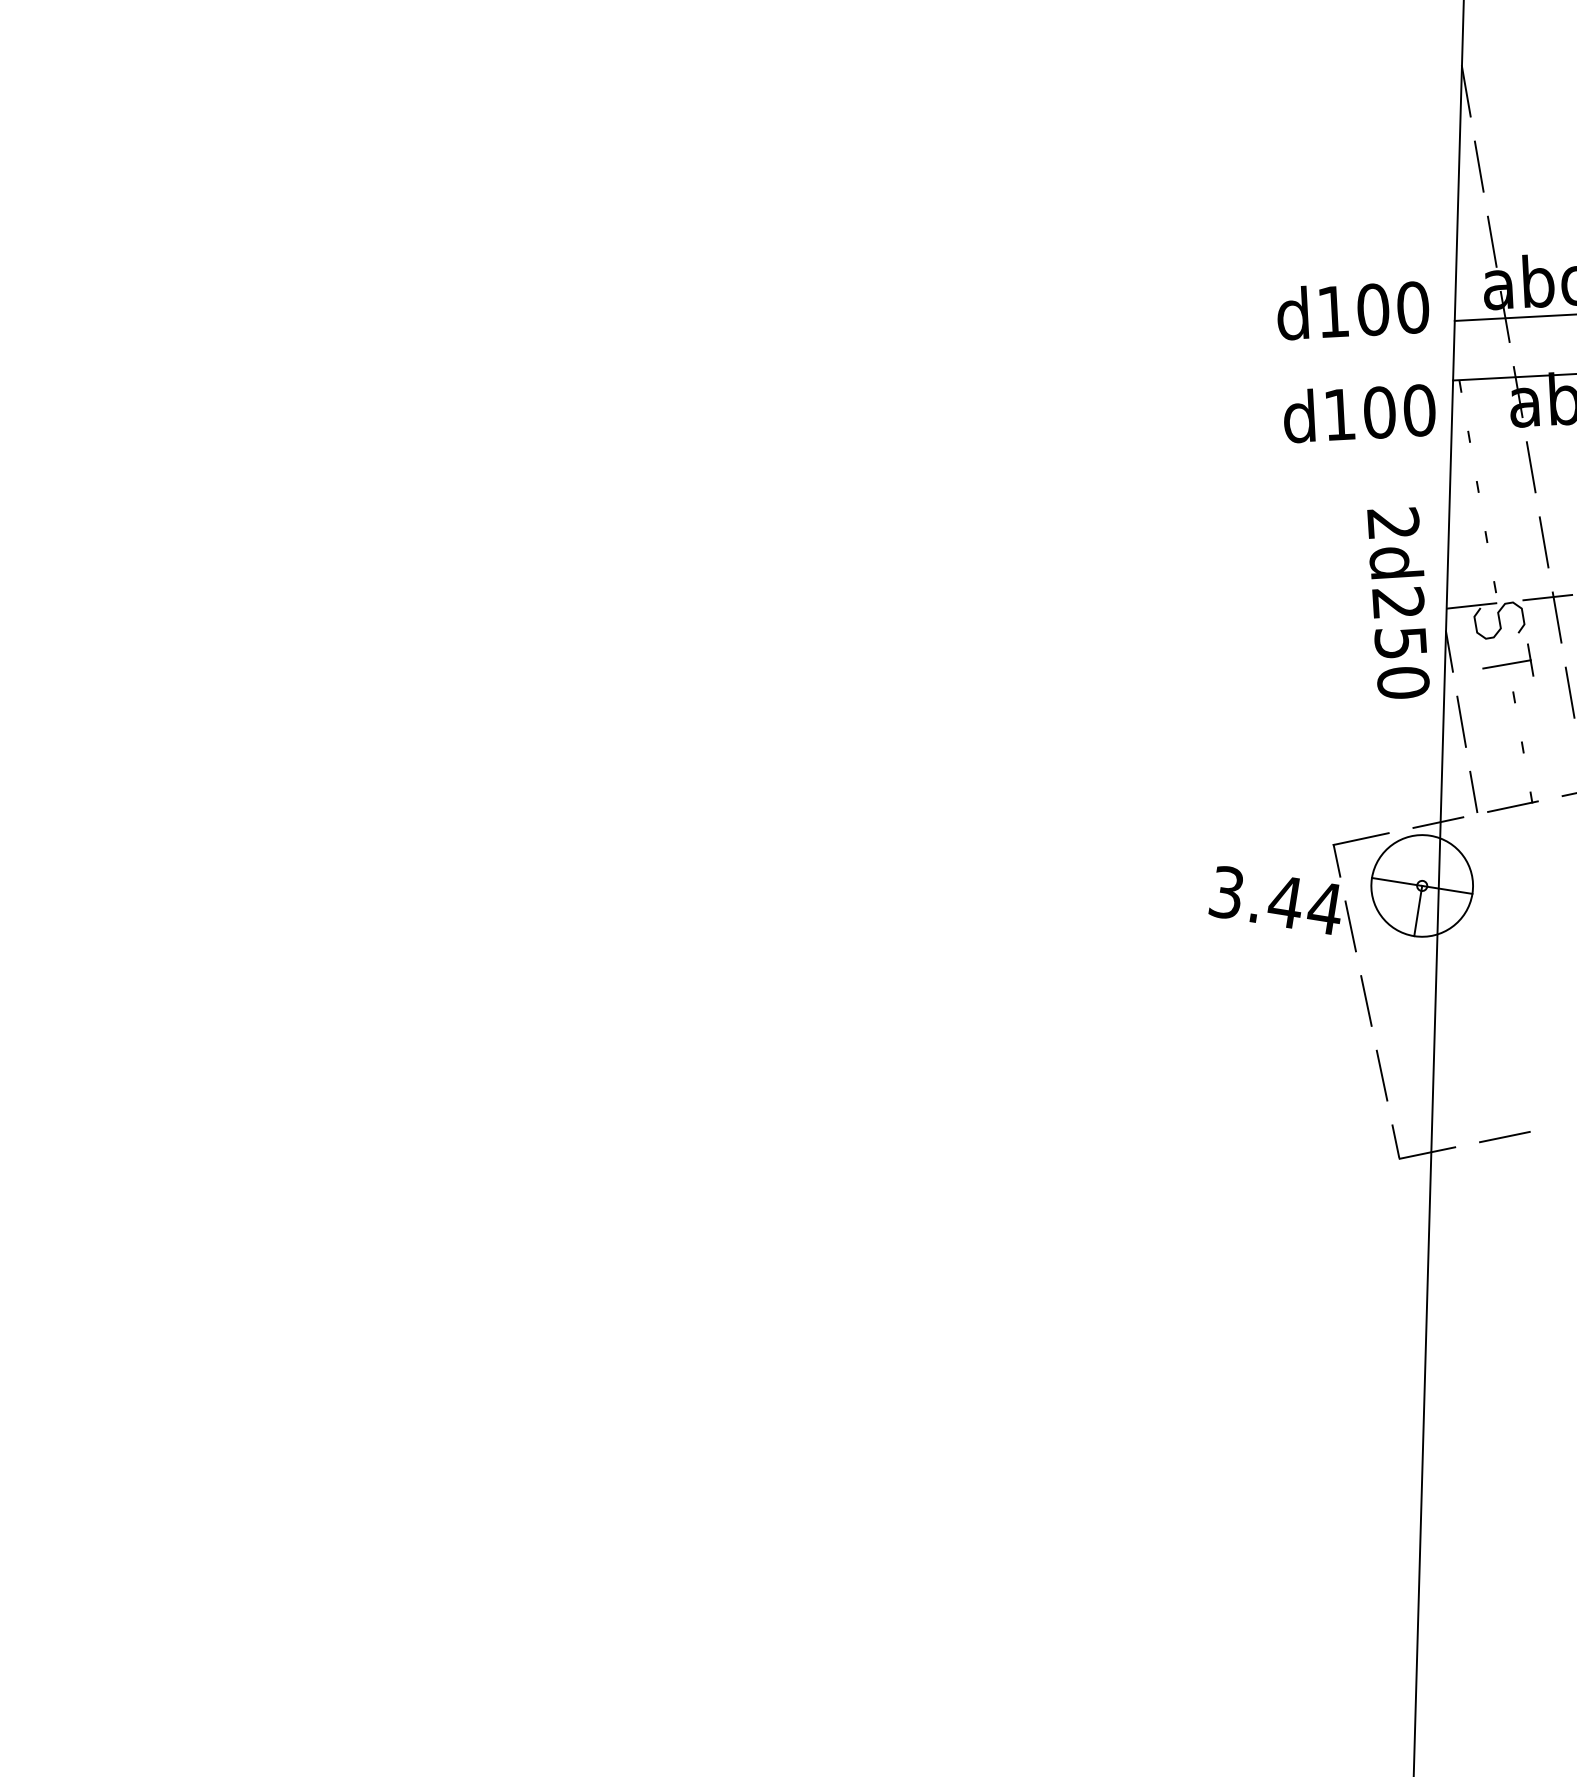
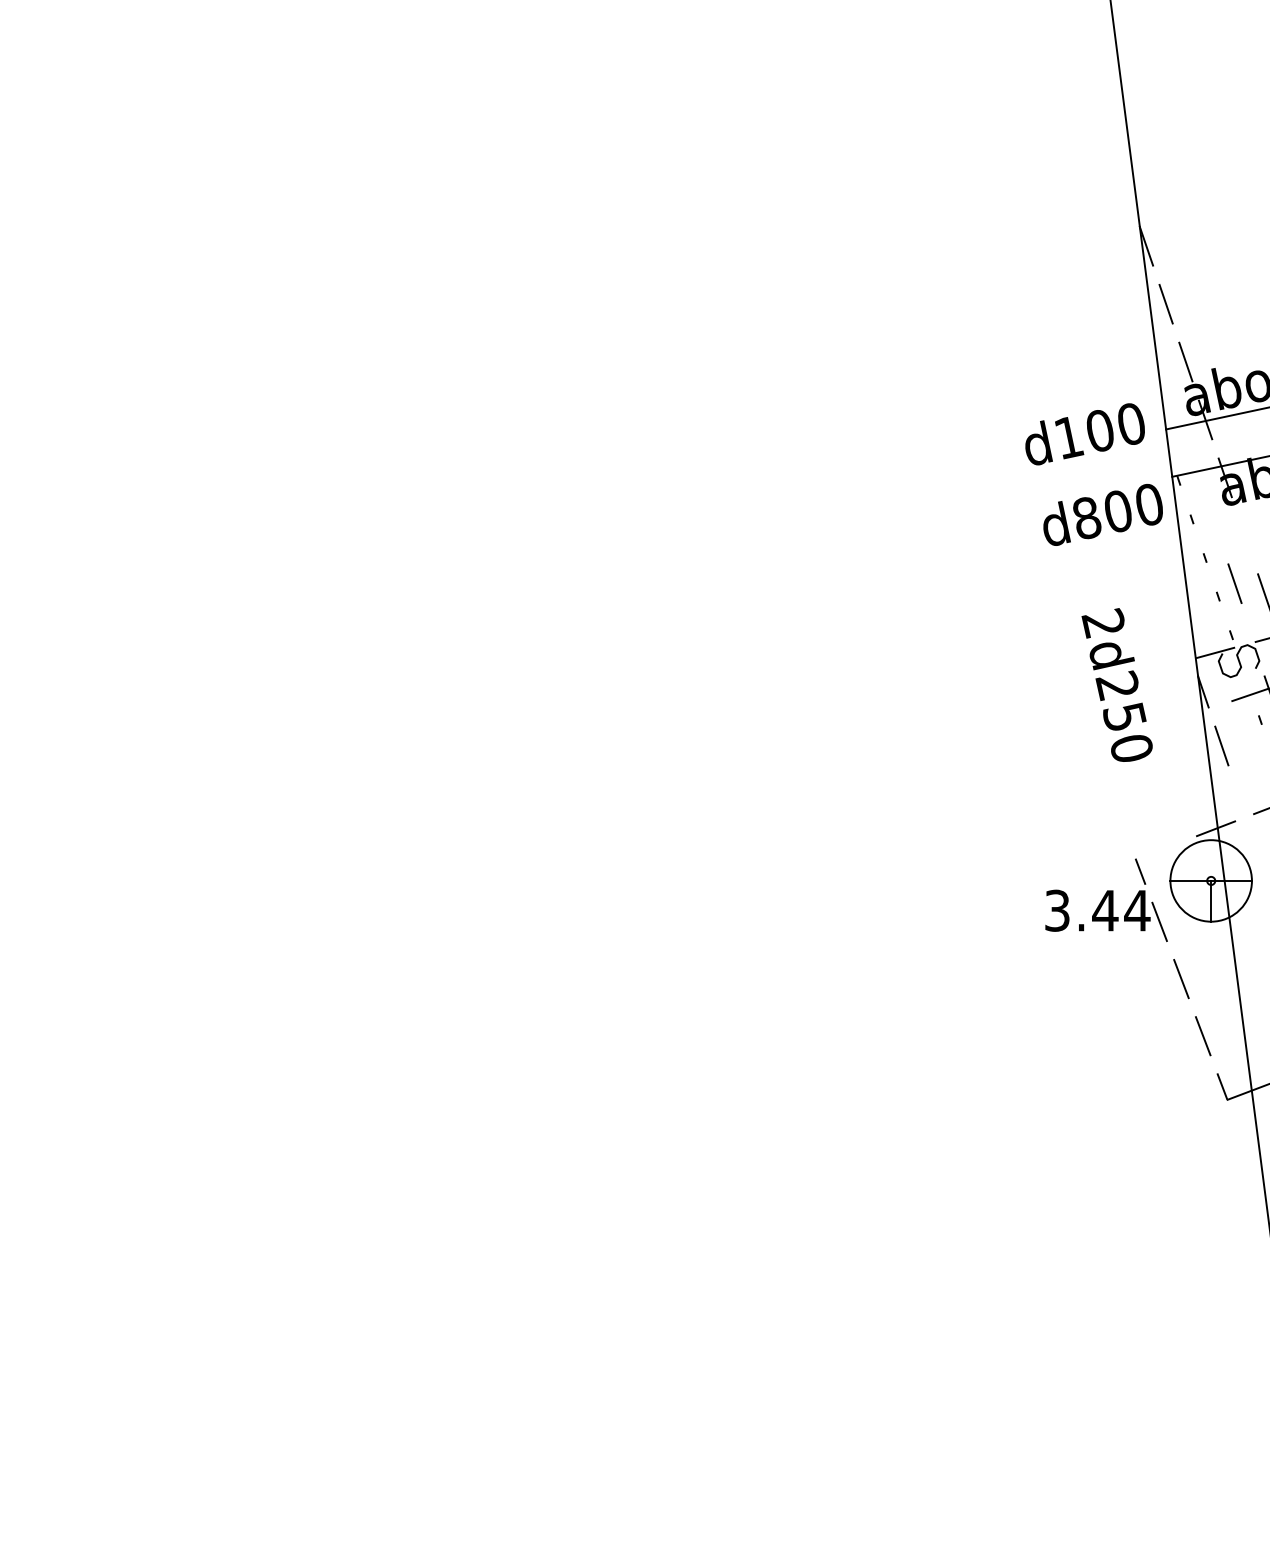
text: (1340, 415) -> (1087, 518), d100 -> d800
line: (1530, 466) -> (1234, 583), moved
text: (1397, 601) -> (1116, 684), moved
line: (1472, 791) -> (1239, 799), removed
line: (1360, 839) -> (1156, 851), removed

